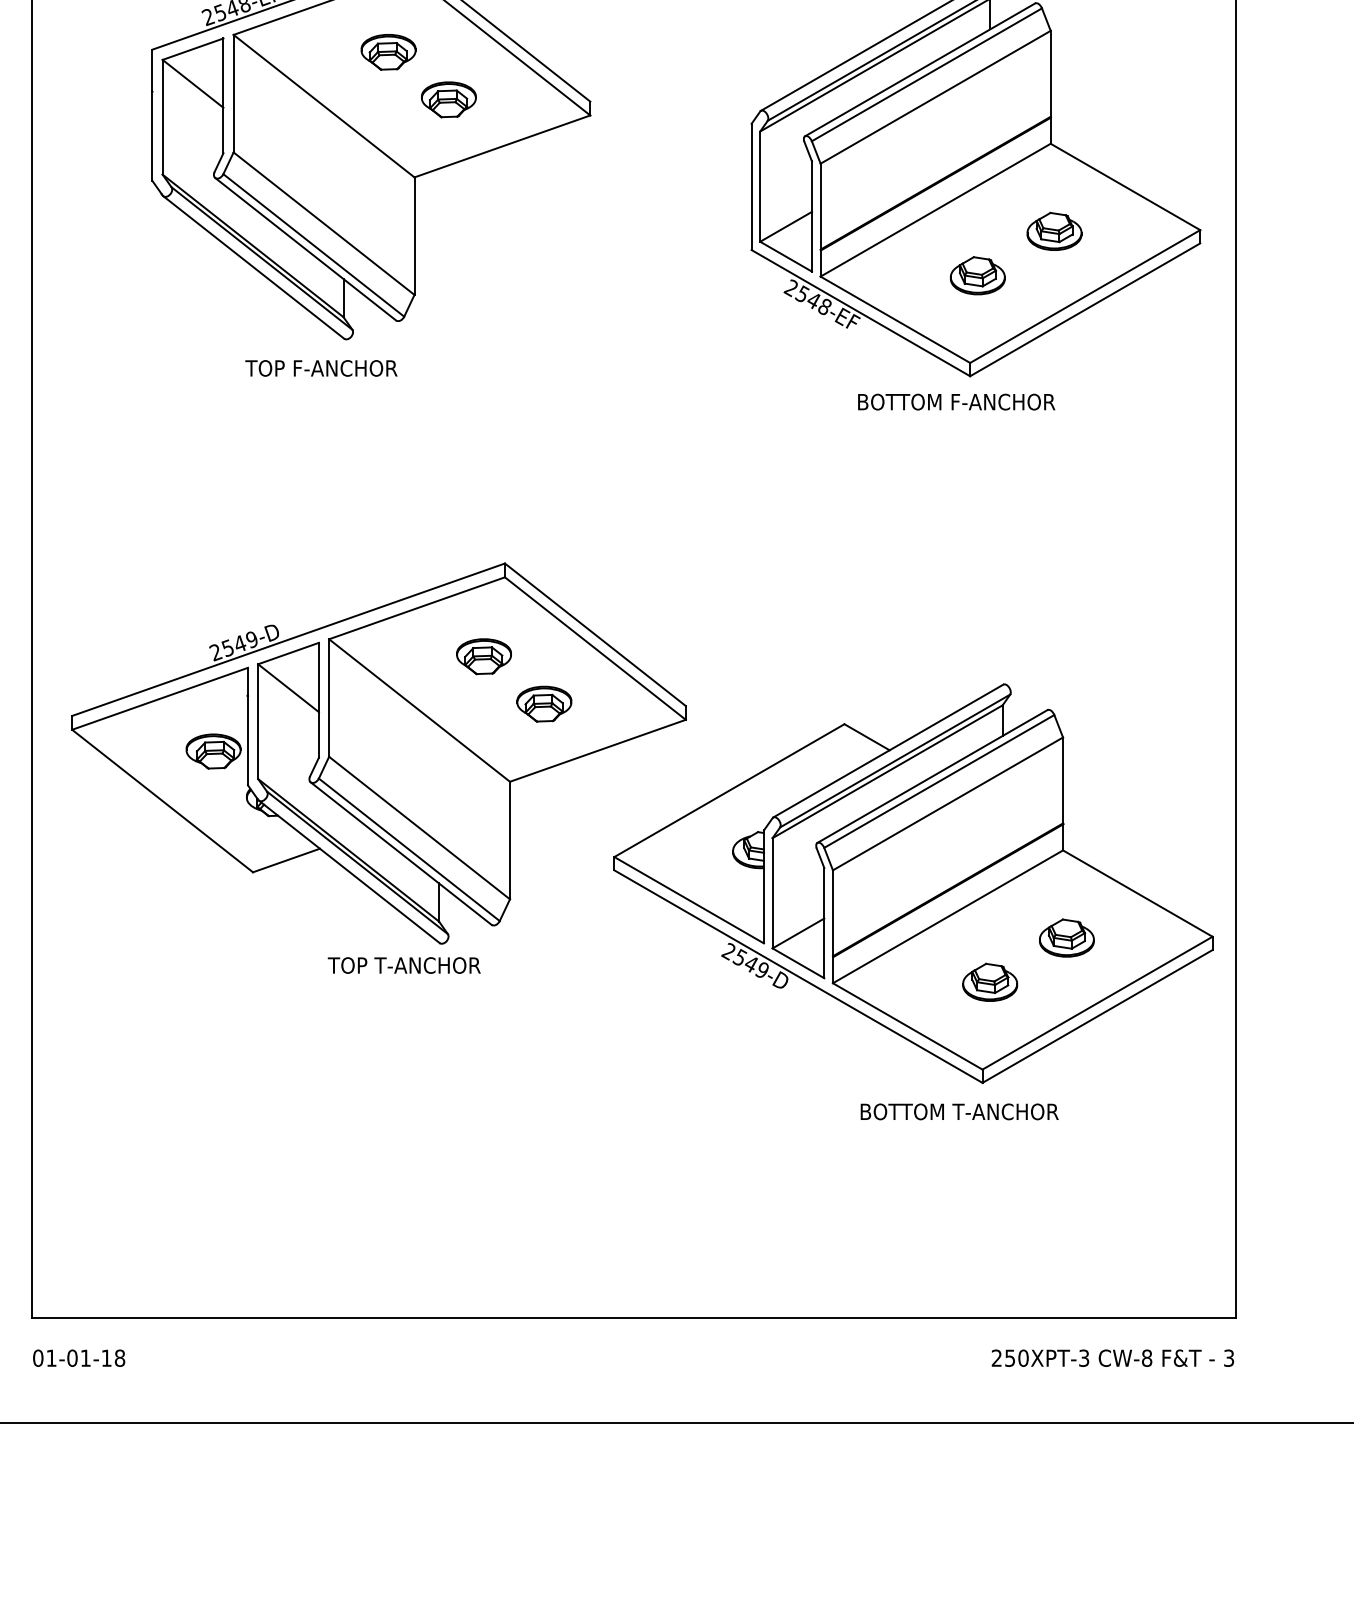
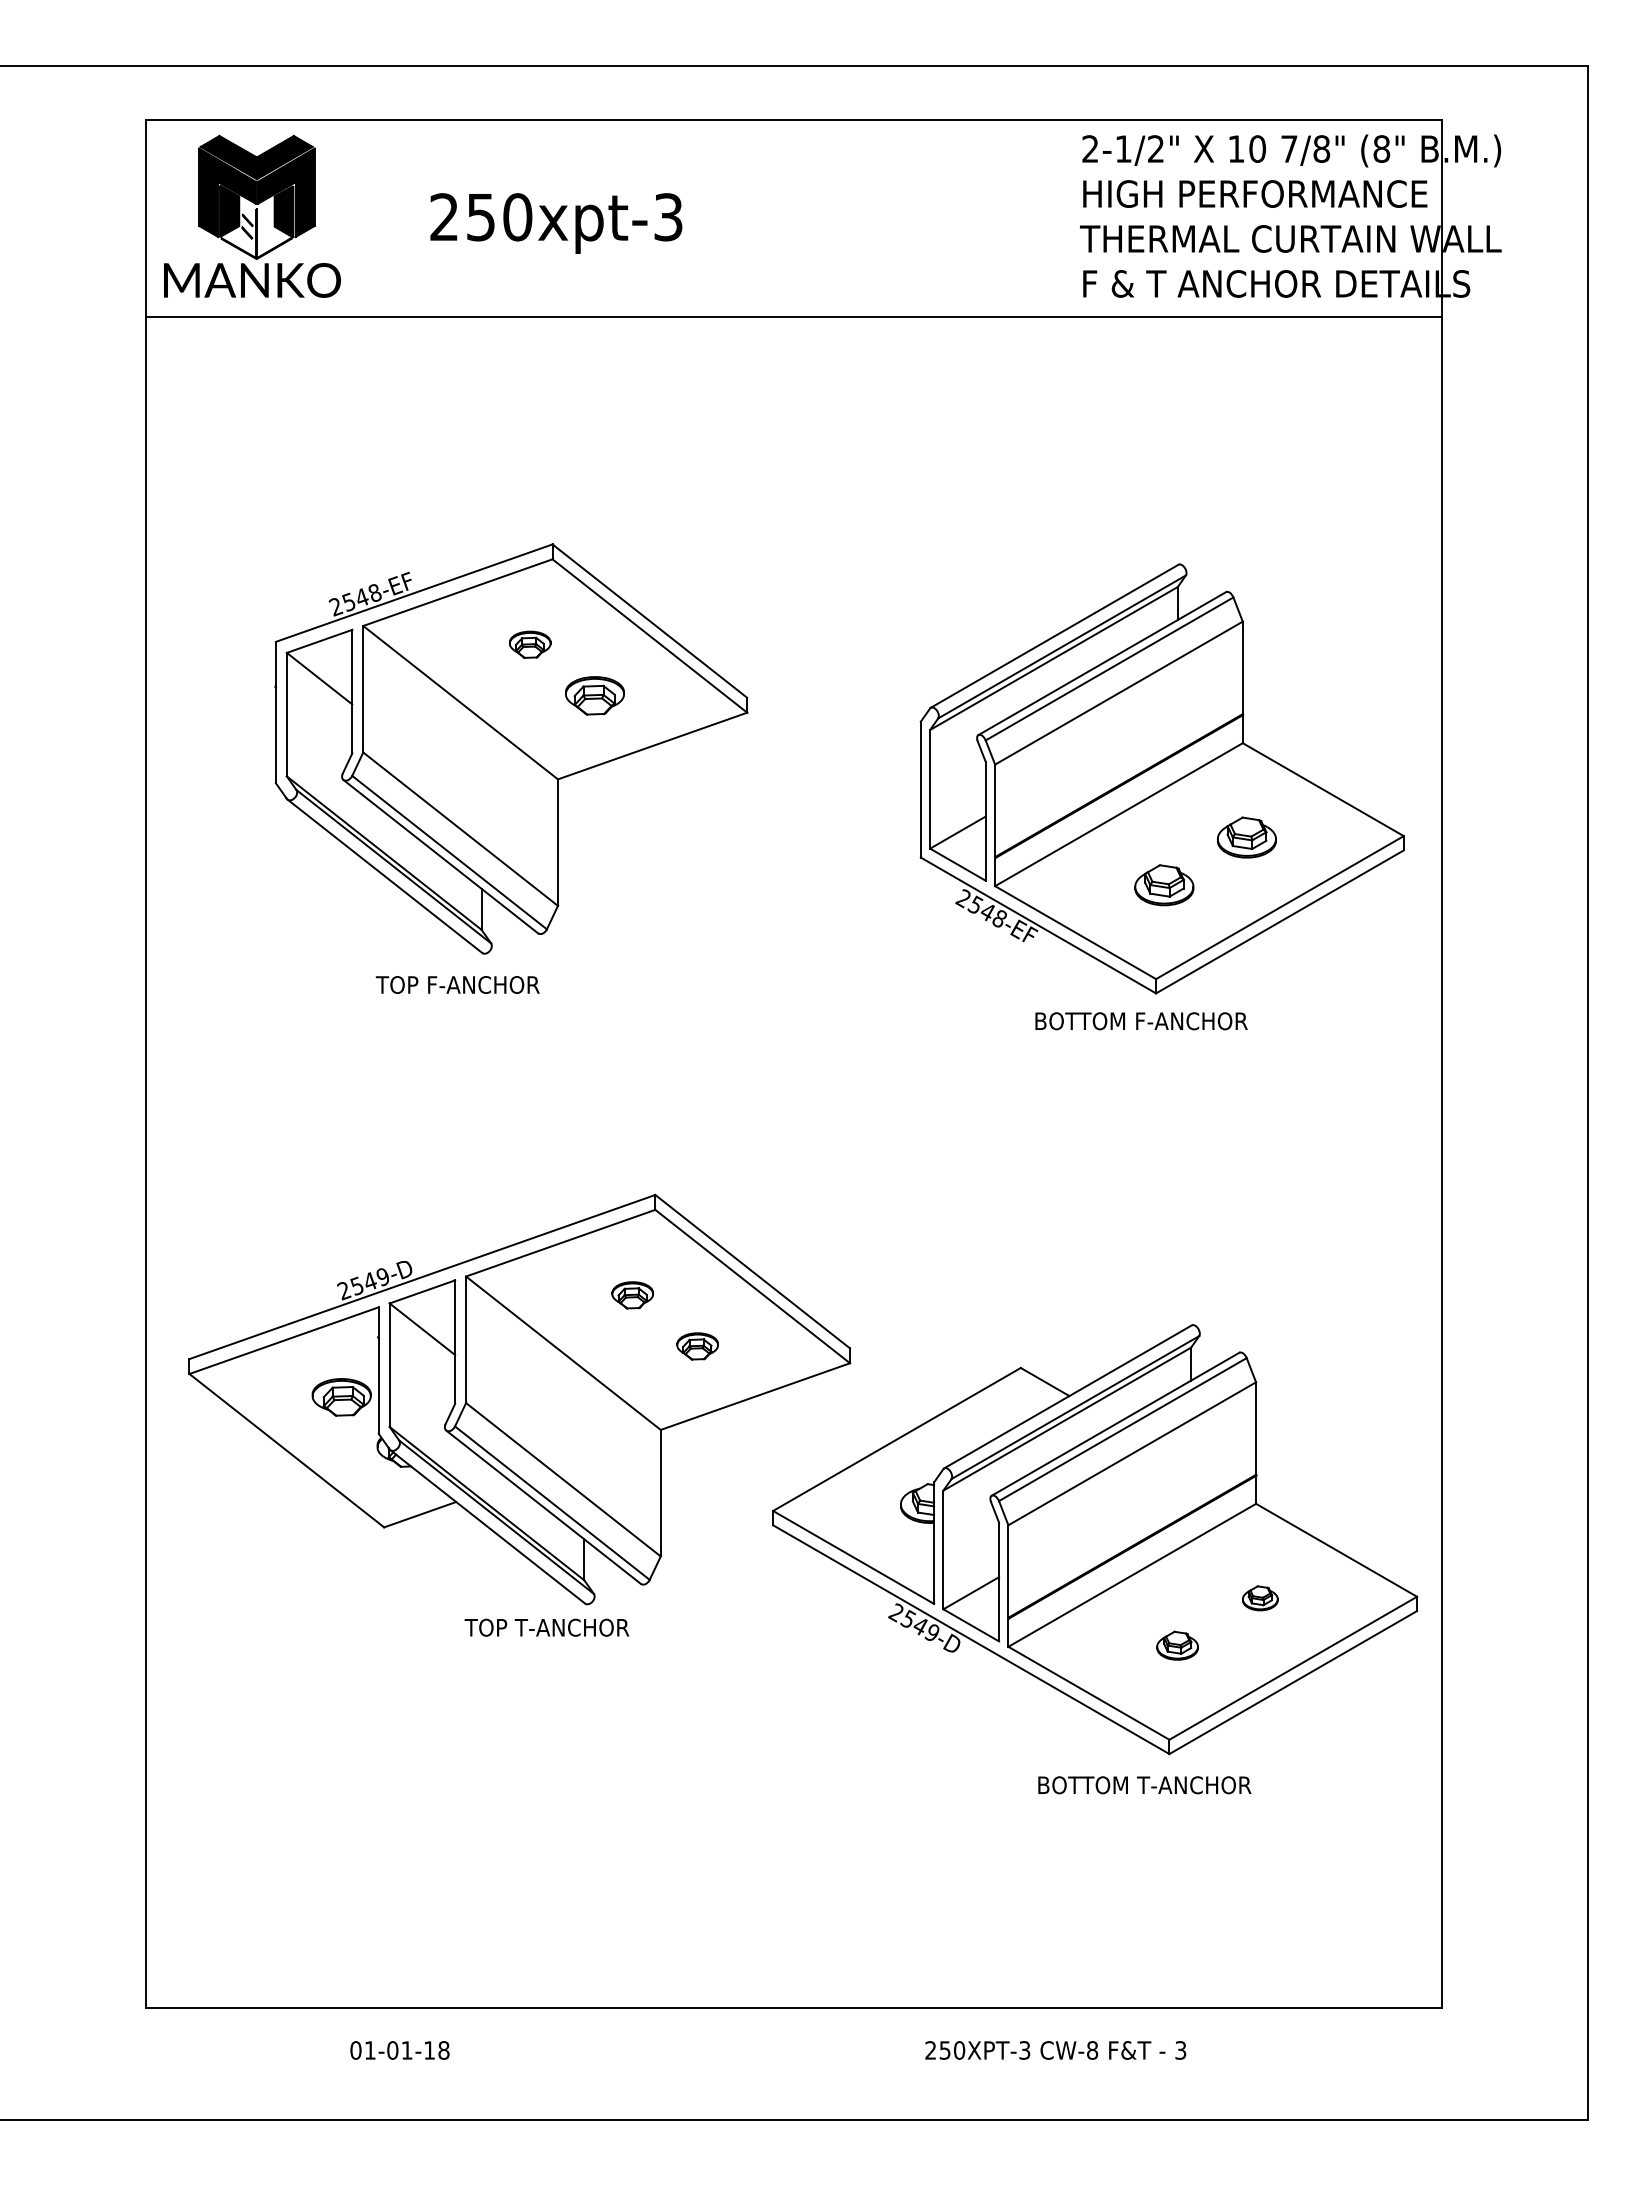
part: (388, 52) -> (530, 644), size x0.7
part: (483, 656) -> (632, 1295), size x0.7
part: (544, 704) -> (697, 1346), size x0.7
part: (1067, 938) -> (1260, 1598), size x0.6
part: (990, 982) -> (1177, 1645), size x0.7
text: (78, 1358) -> (399, 2050), moved
text: (1112, 1358) -> (1055, 2050), moved

